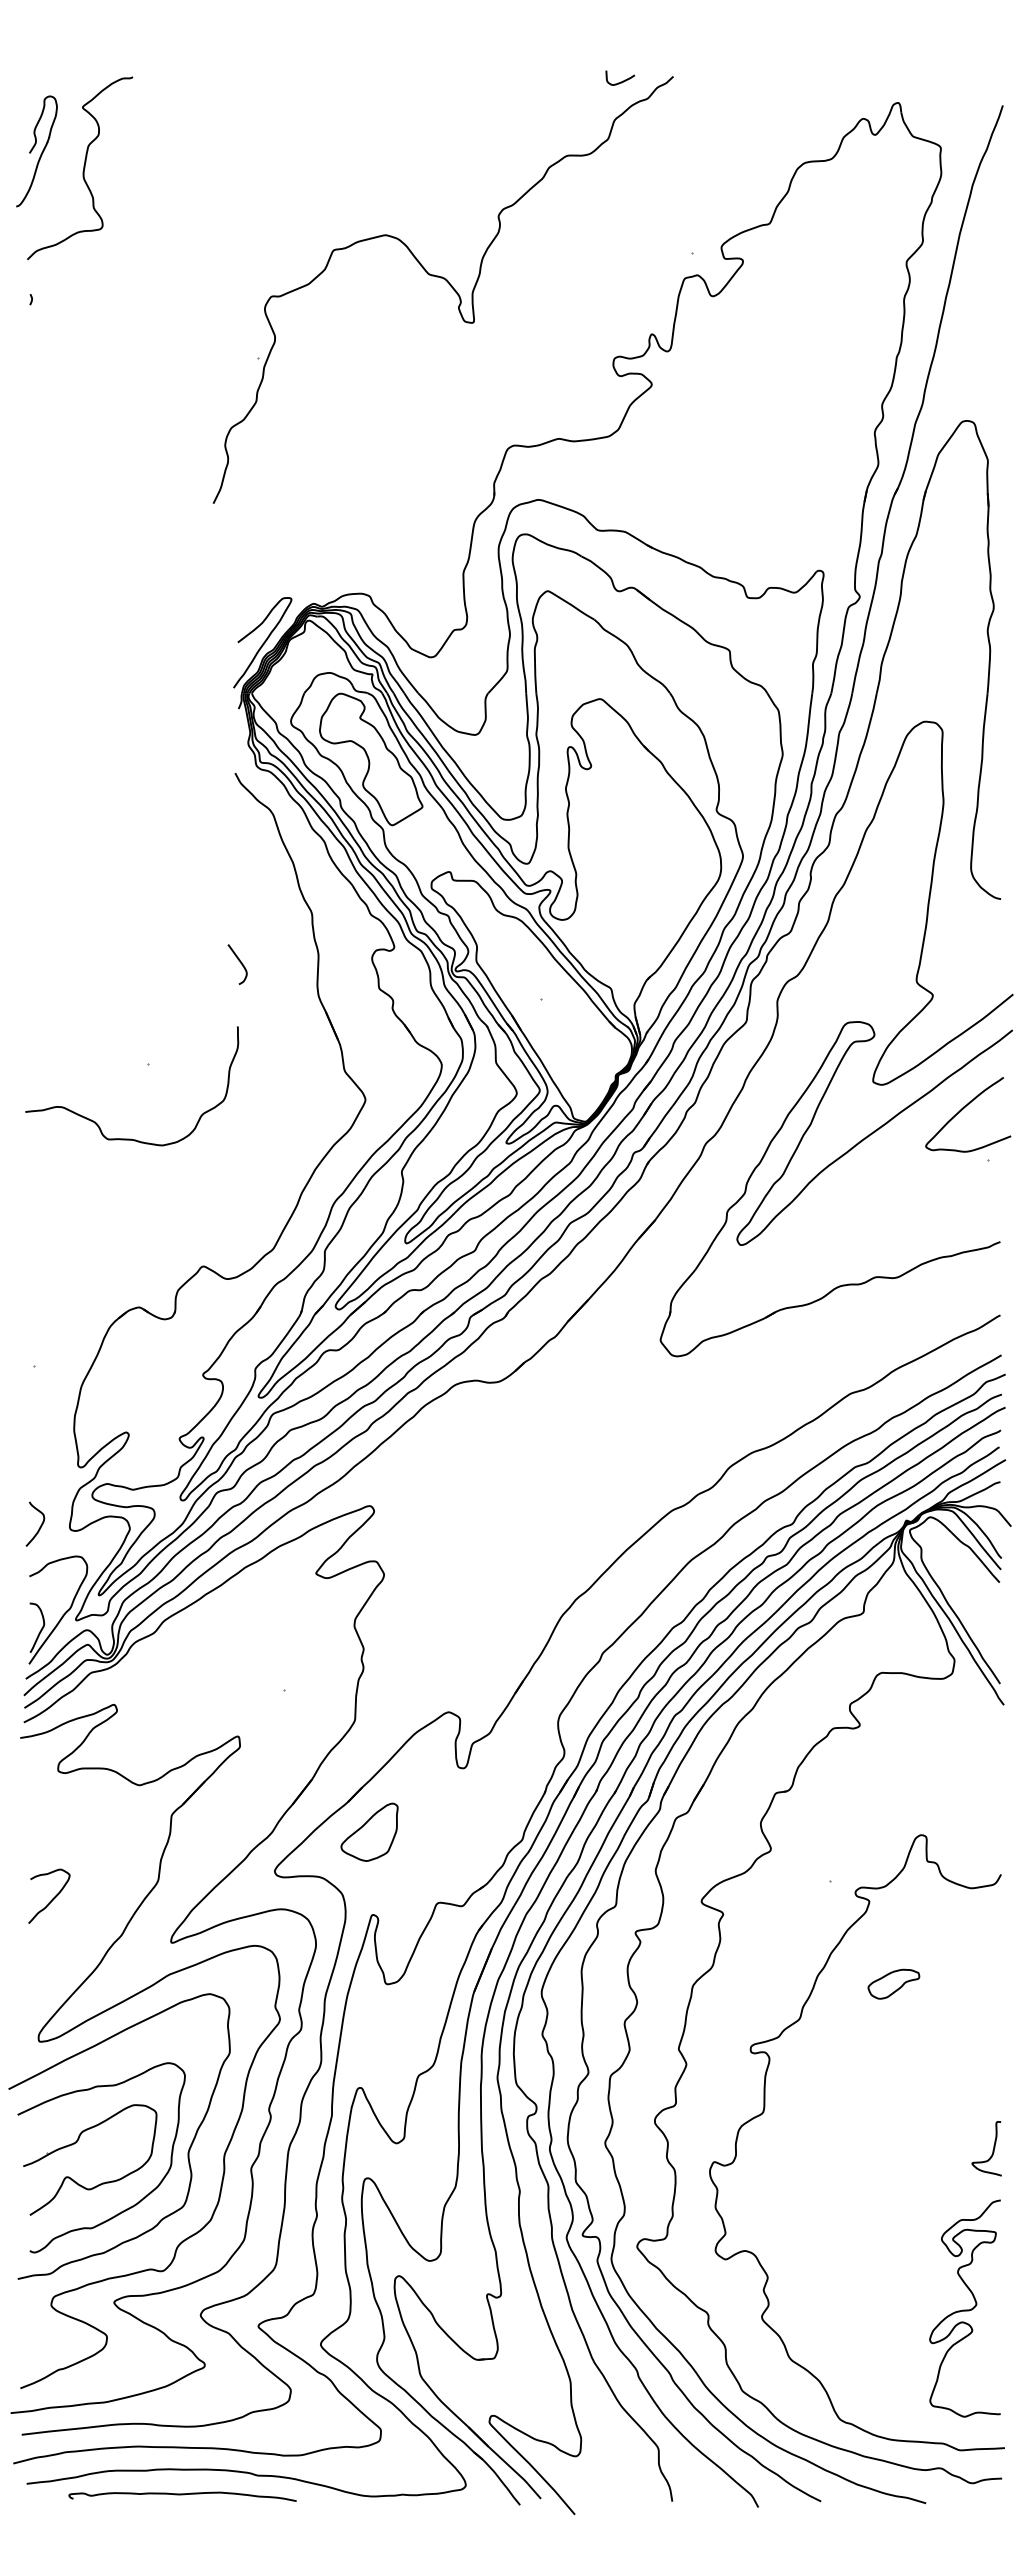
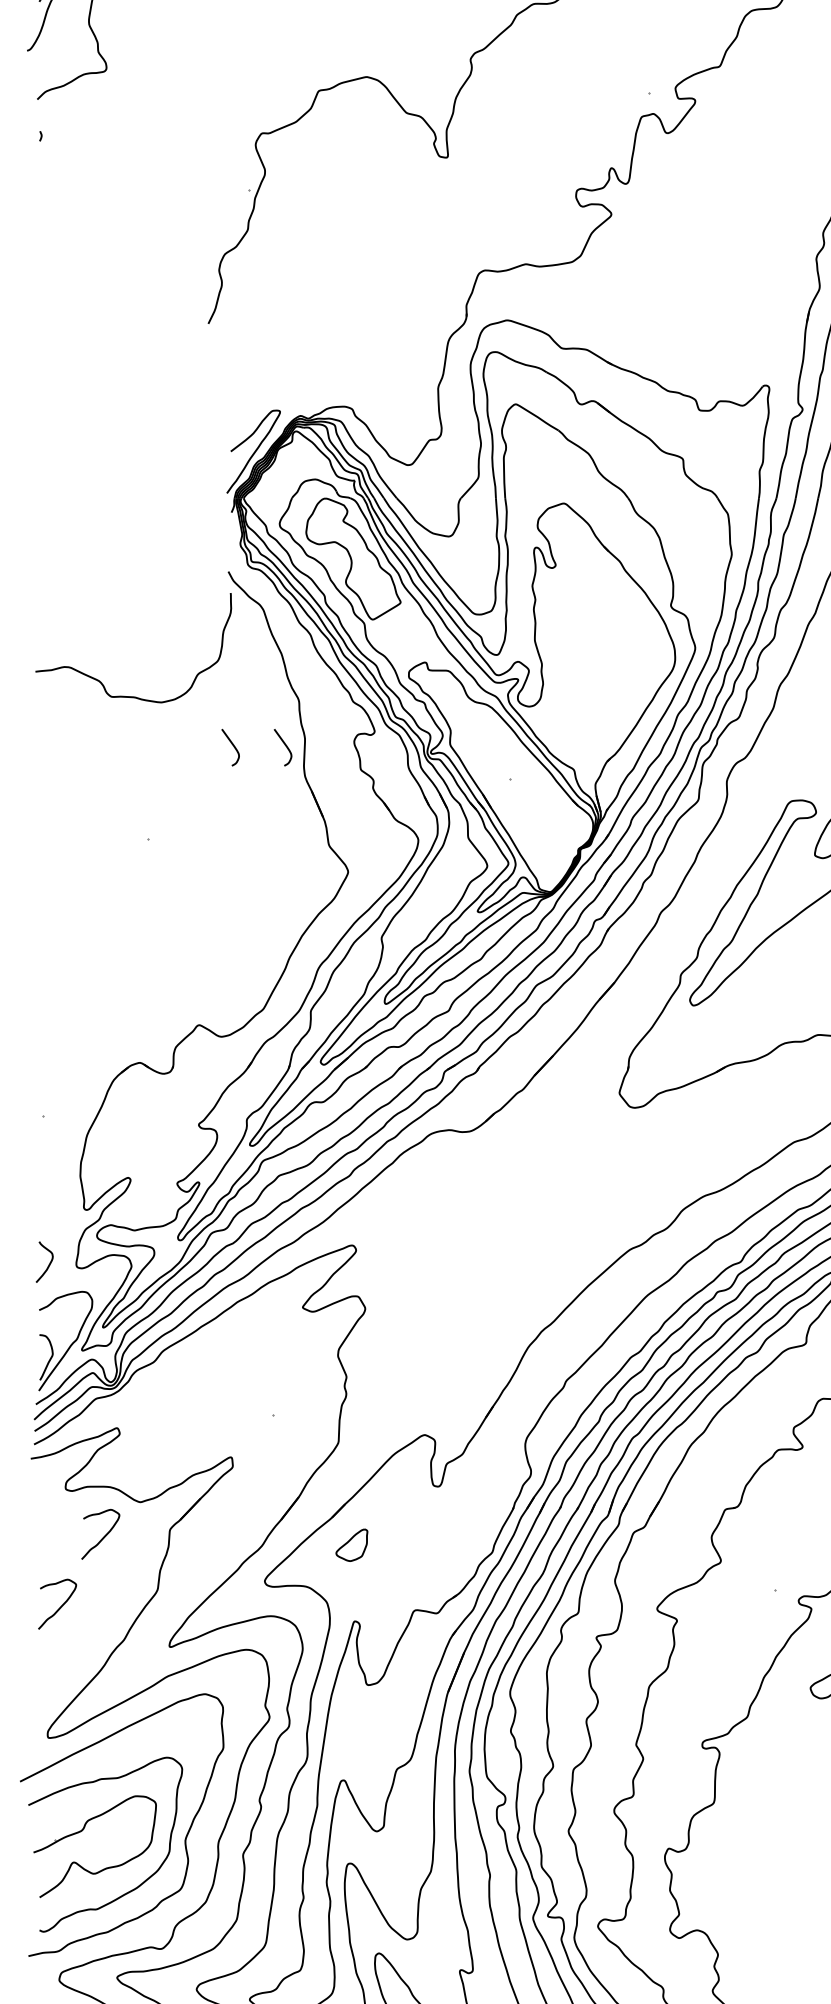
curve: (296, 962) -> (284, 745), added
curve: (96, 1122) -> (100, 681), moved
curve: (99, 1822) -> (103, 1536), added
part: (369, 1831) -> (351, 1544), size x0.6

